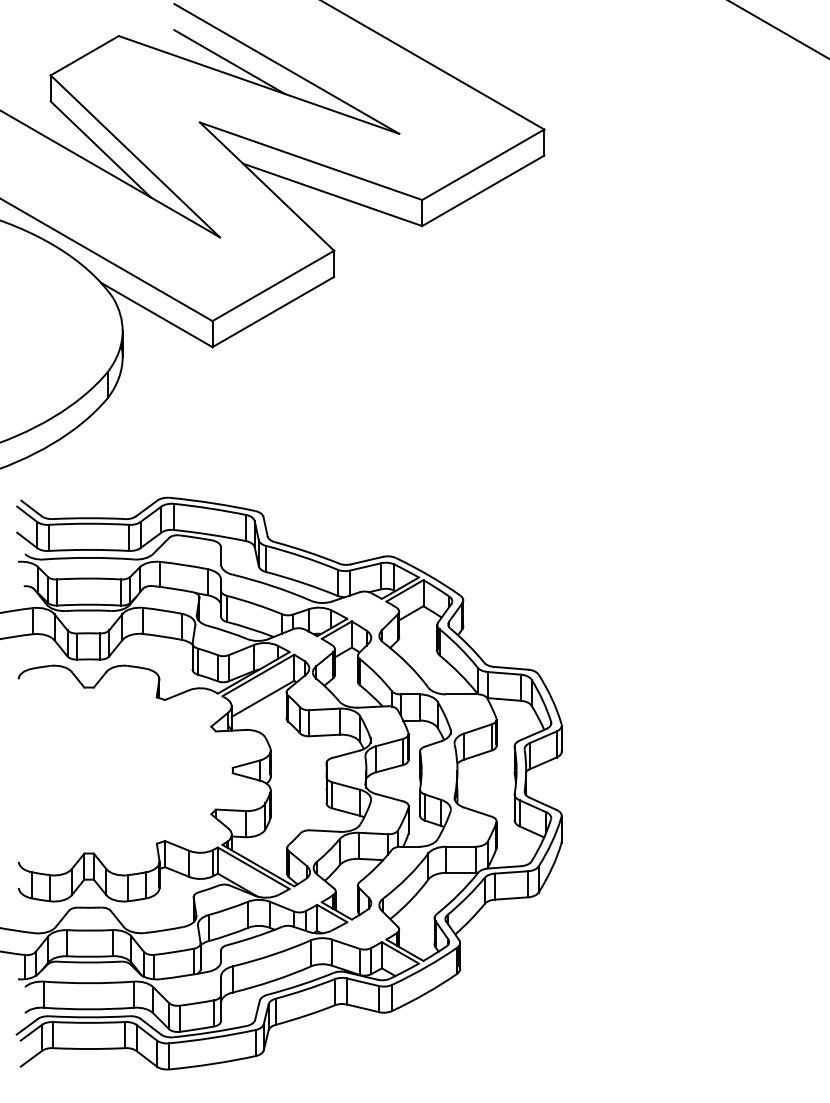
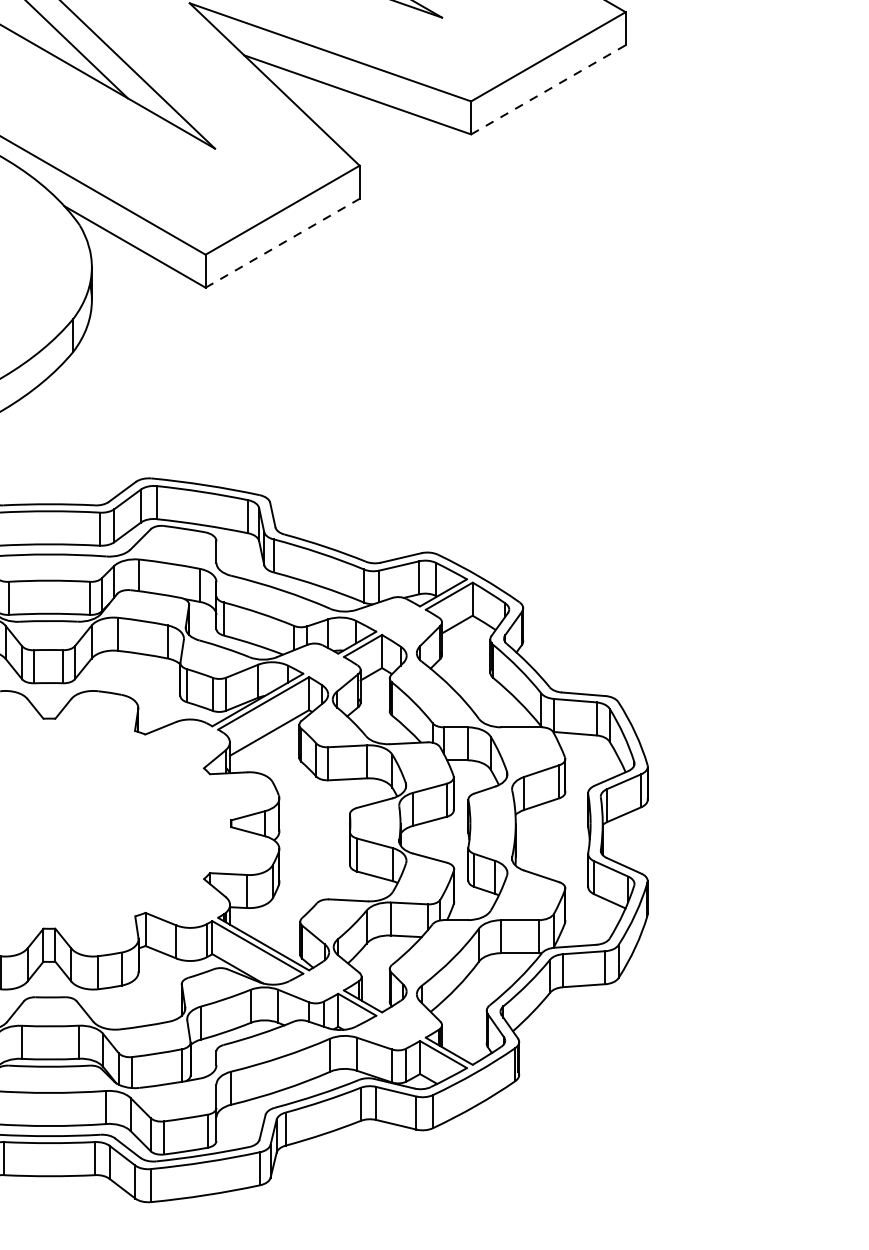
line: (483, 190) -> (548, 89), solid -> dashed
line: (273, 311) -> (282, 242), solid -> dashed

